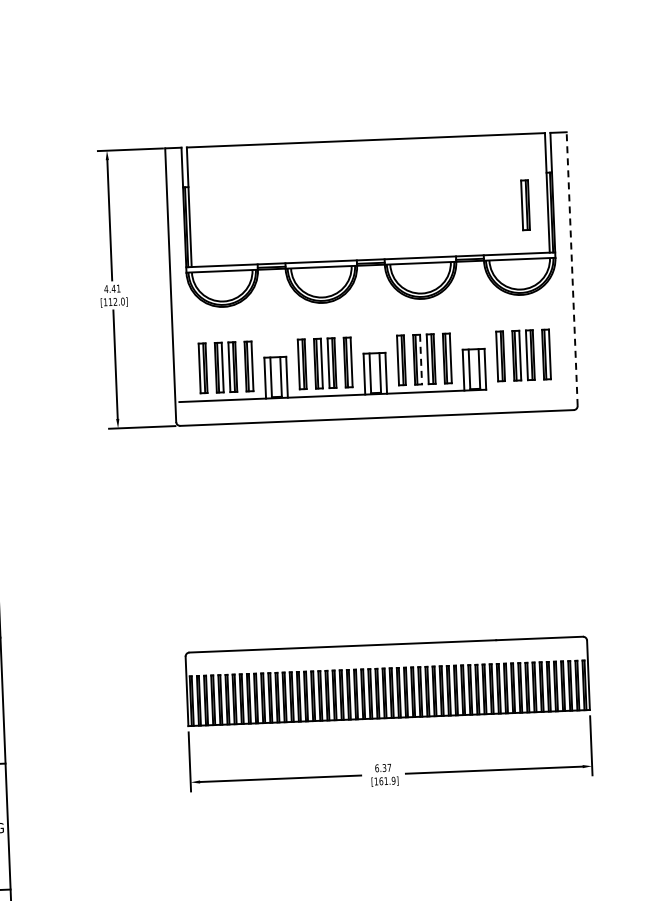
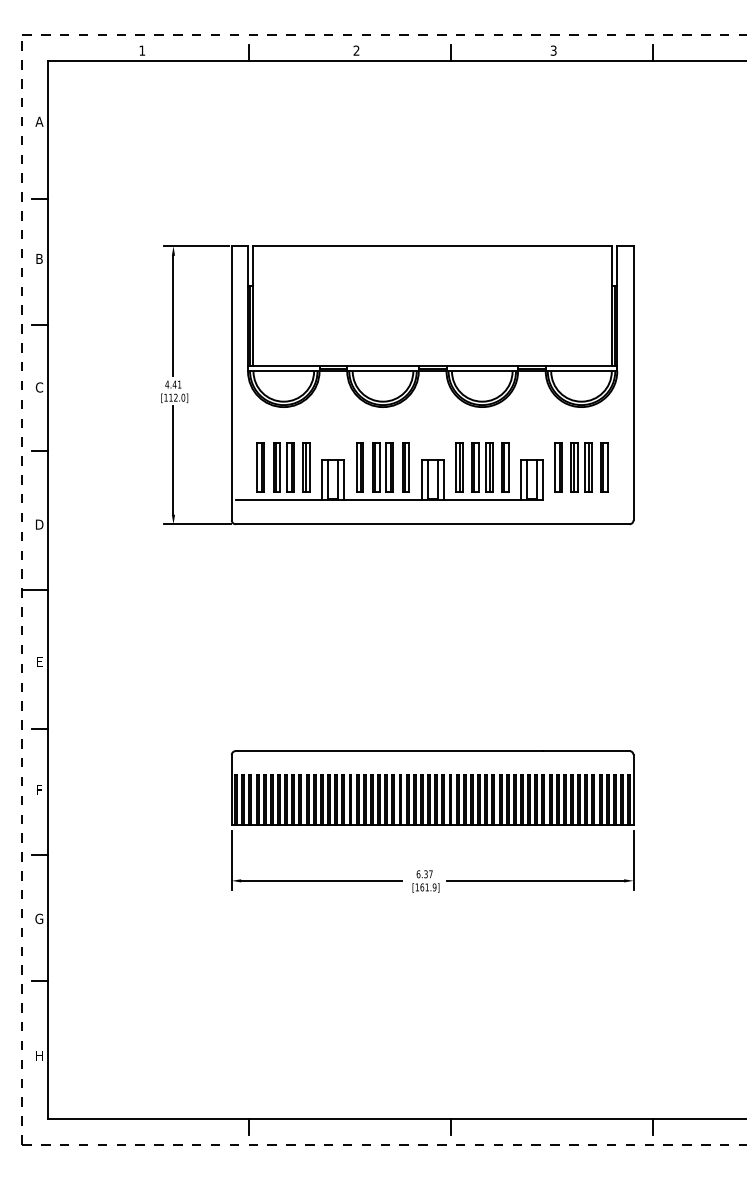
part: (525, 205) -> (589, 317), removed
line: (572, 269) -> (633, 383), dashed -> solid
line: (420, 359) -> (478, 467), dashed -> solid

